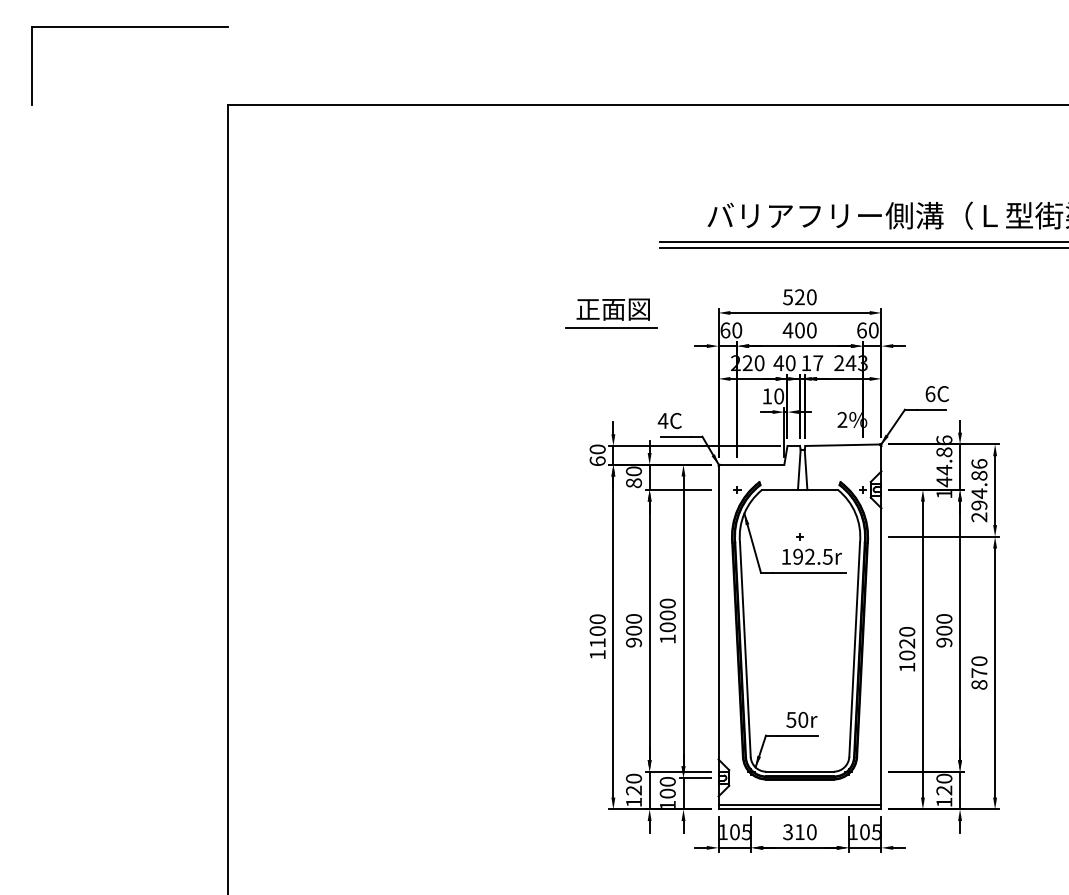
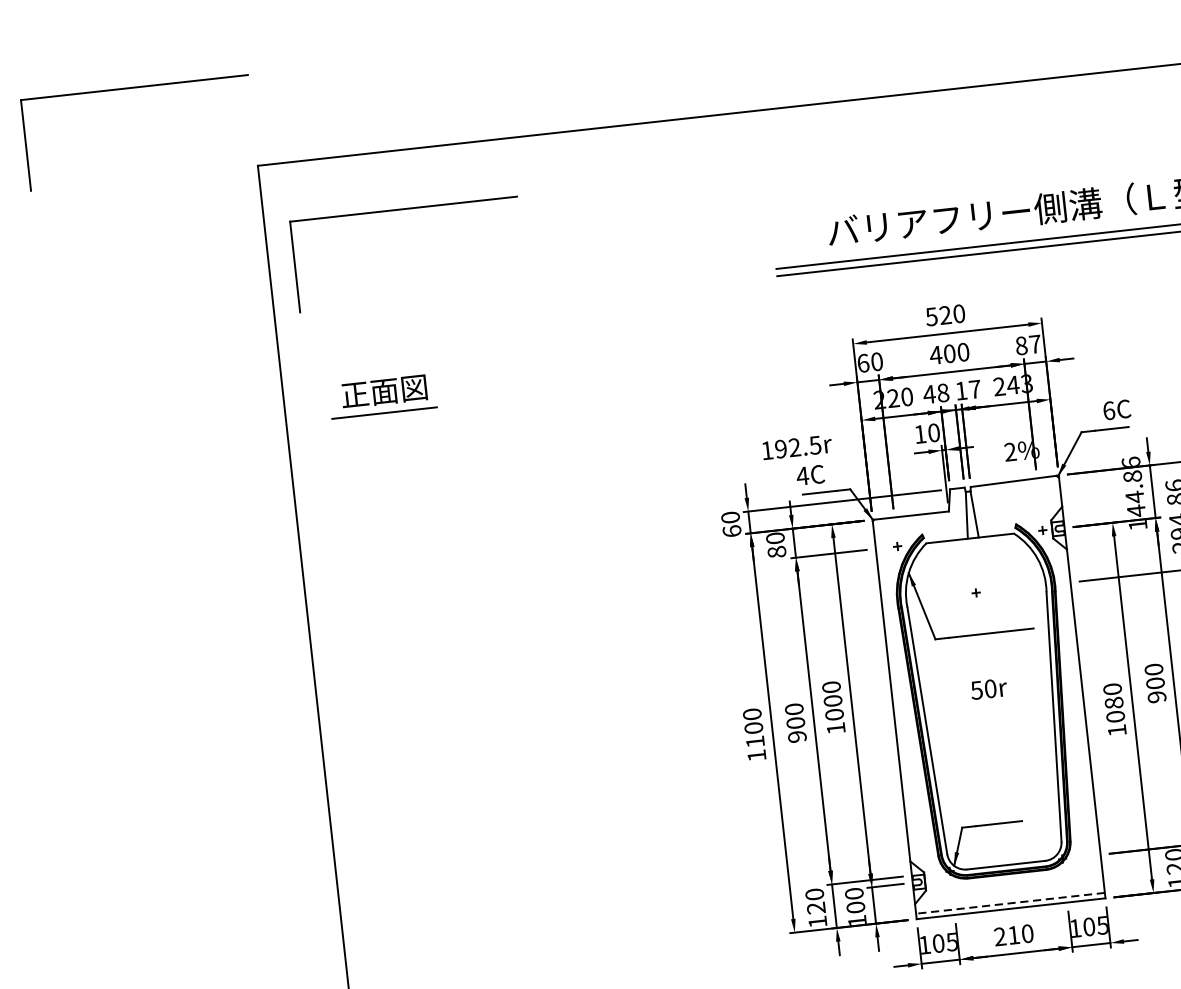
part: (347, 156) -> (403, 210), added
part: (611, 313) -> (382, 396), moved
text: (867, 330) -> (1028, 345), 60 -> 87
text: (790, 362) -> (942, 392), 40 -> 48
text: (811, 556) -> (796, 447), moved
text: (907, 643) -> (1114, 702), 1020 -> 1080
text: (801, 719) -> (988, 688), moved
line: (799, 804) -> (1009, 903), solid -> dashed
text: (787, 832) -> (999, 937), 310 -> 210

